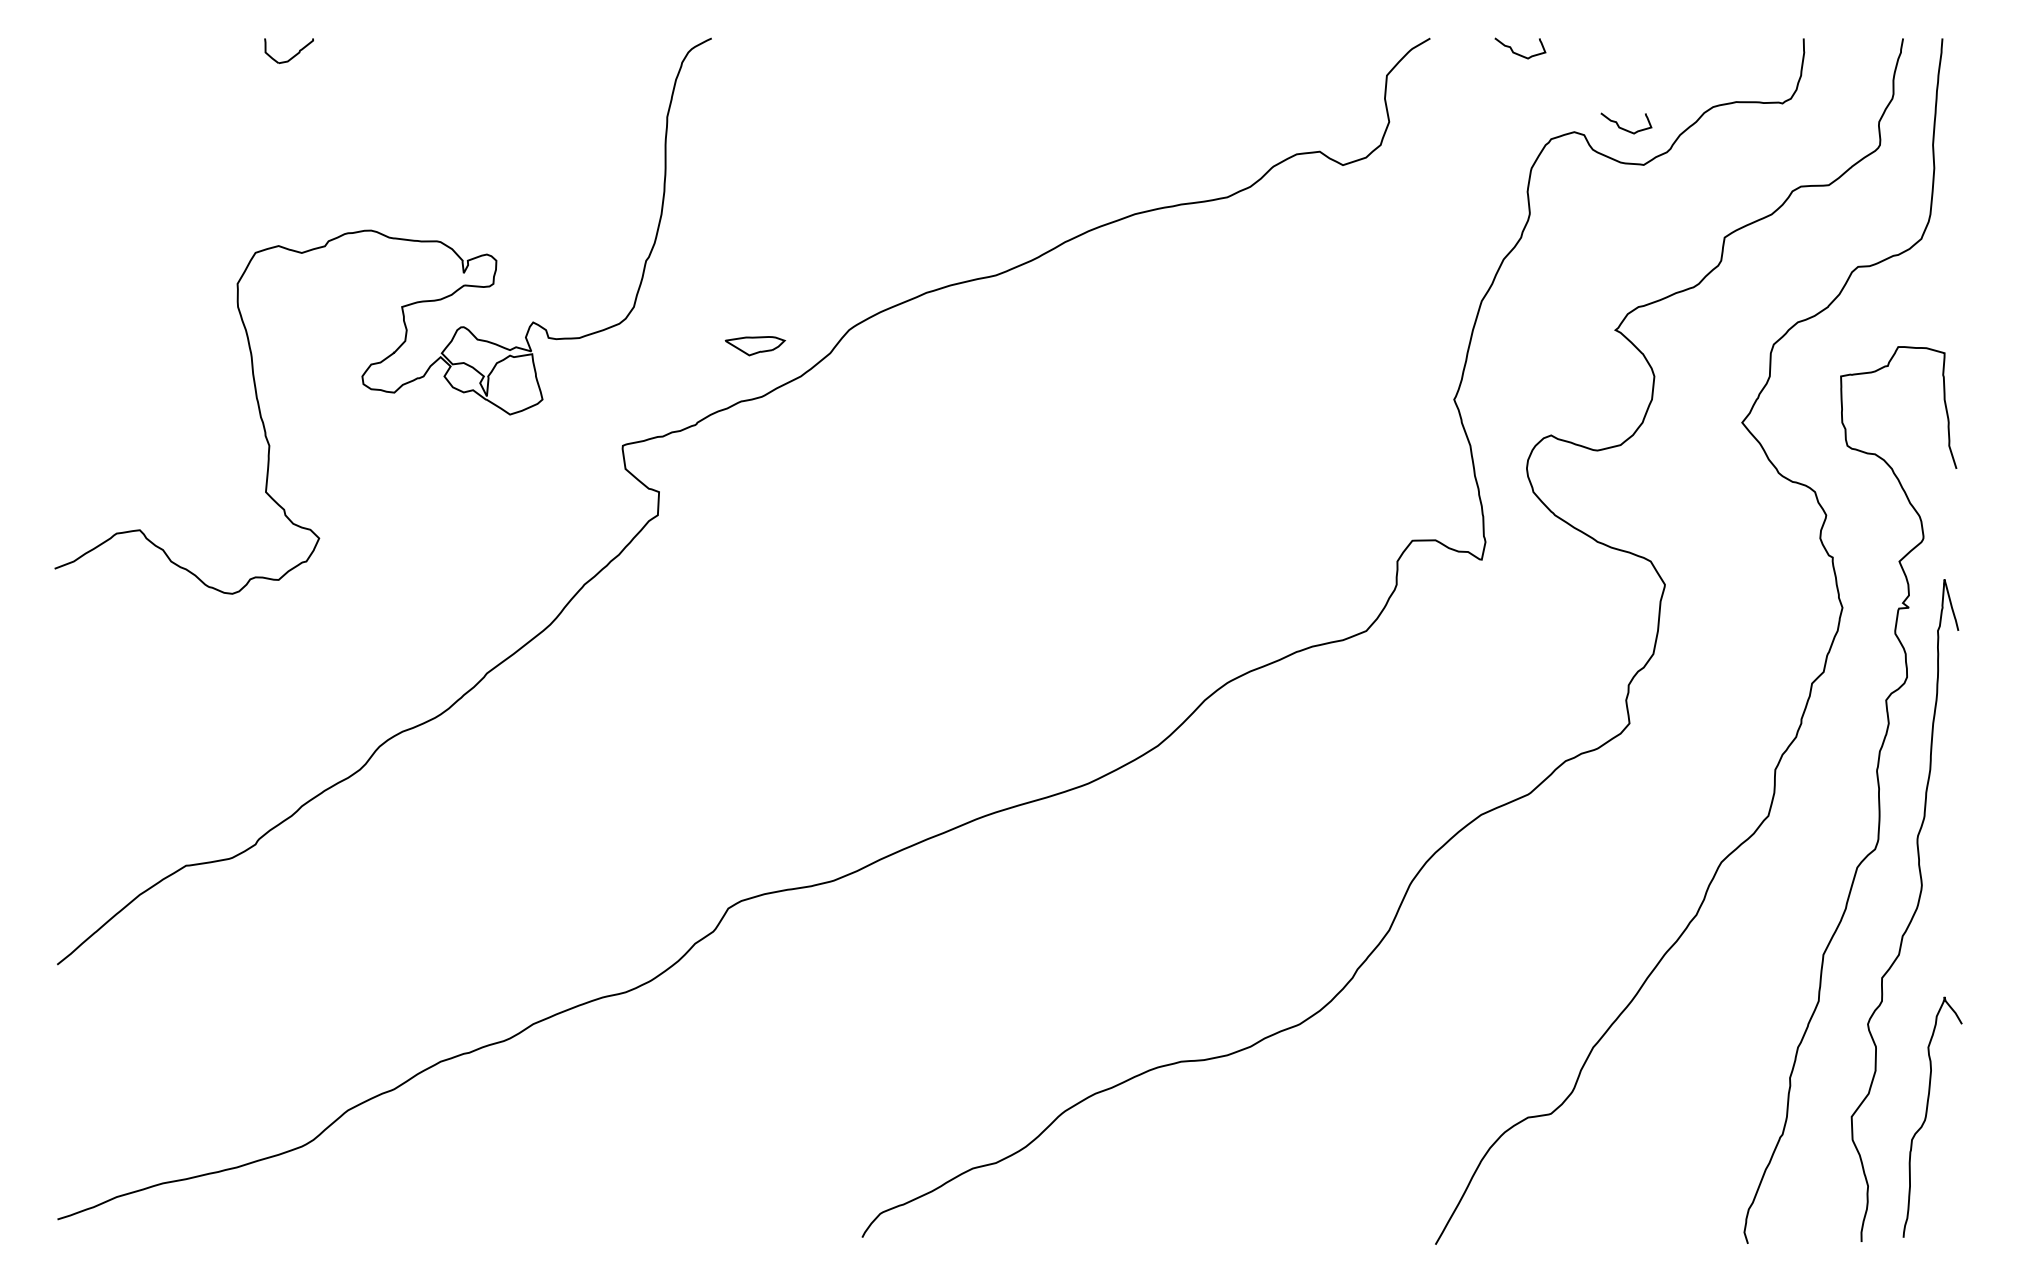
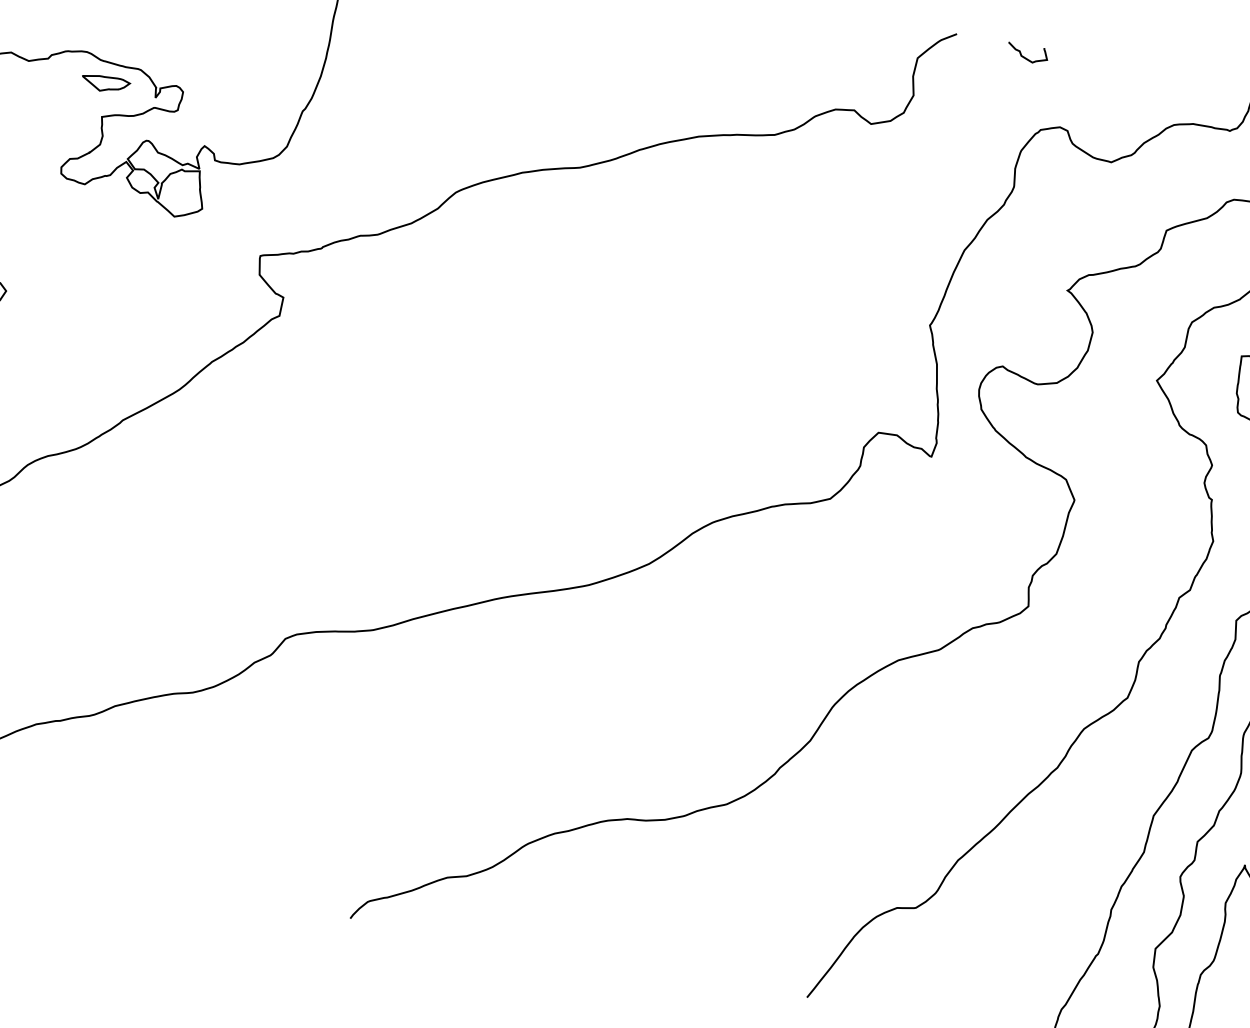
curve: (1624, 128) -> (1100, 130), removed
part: (755, 346) -> (105, 84), moved

